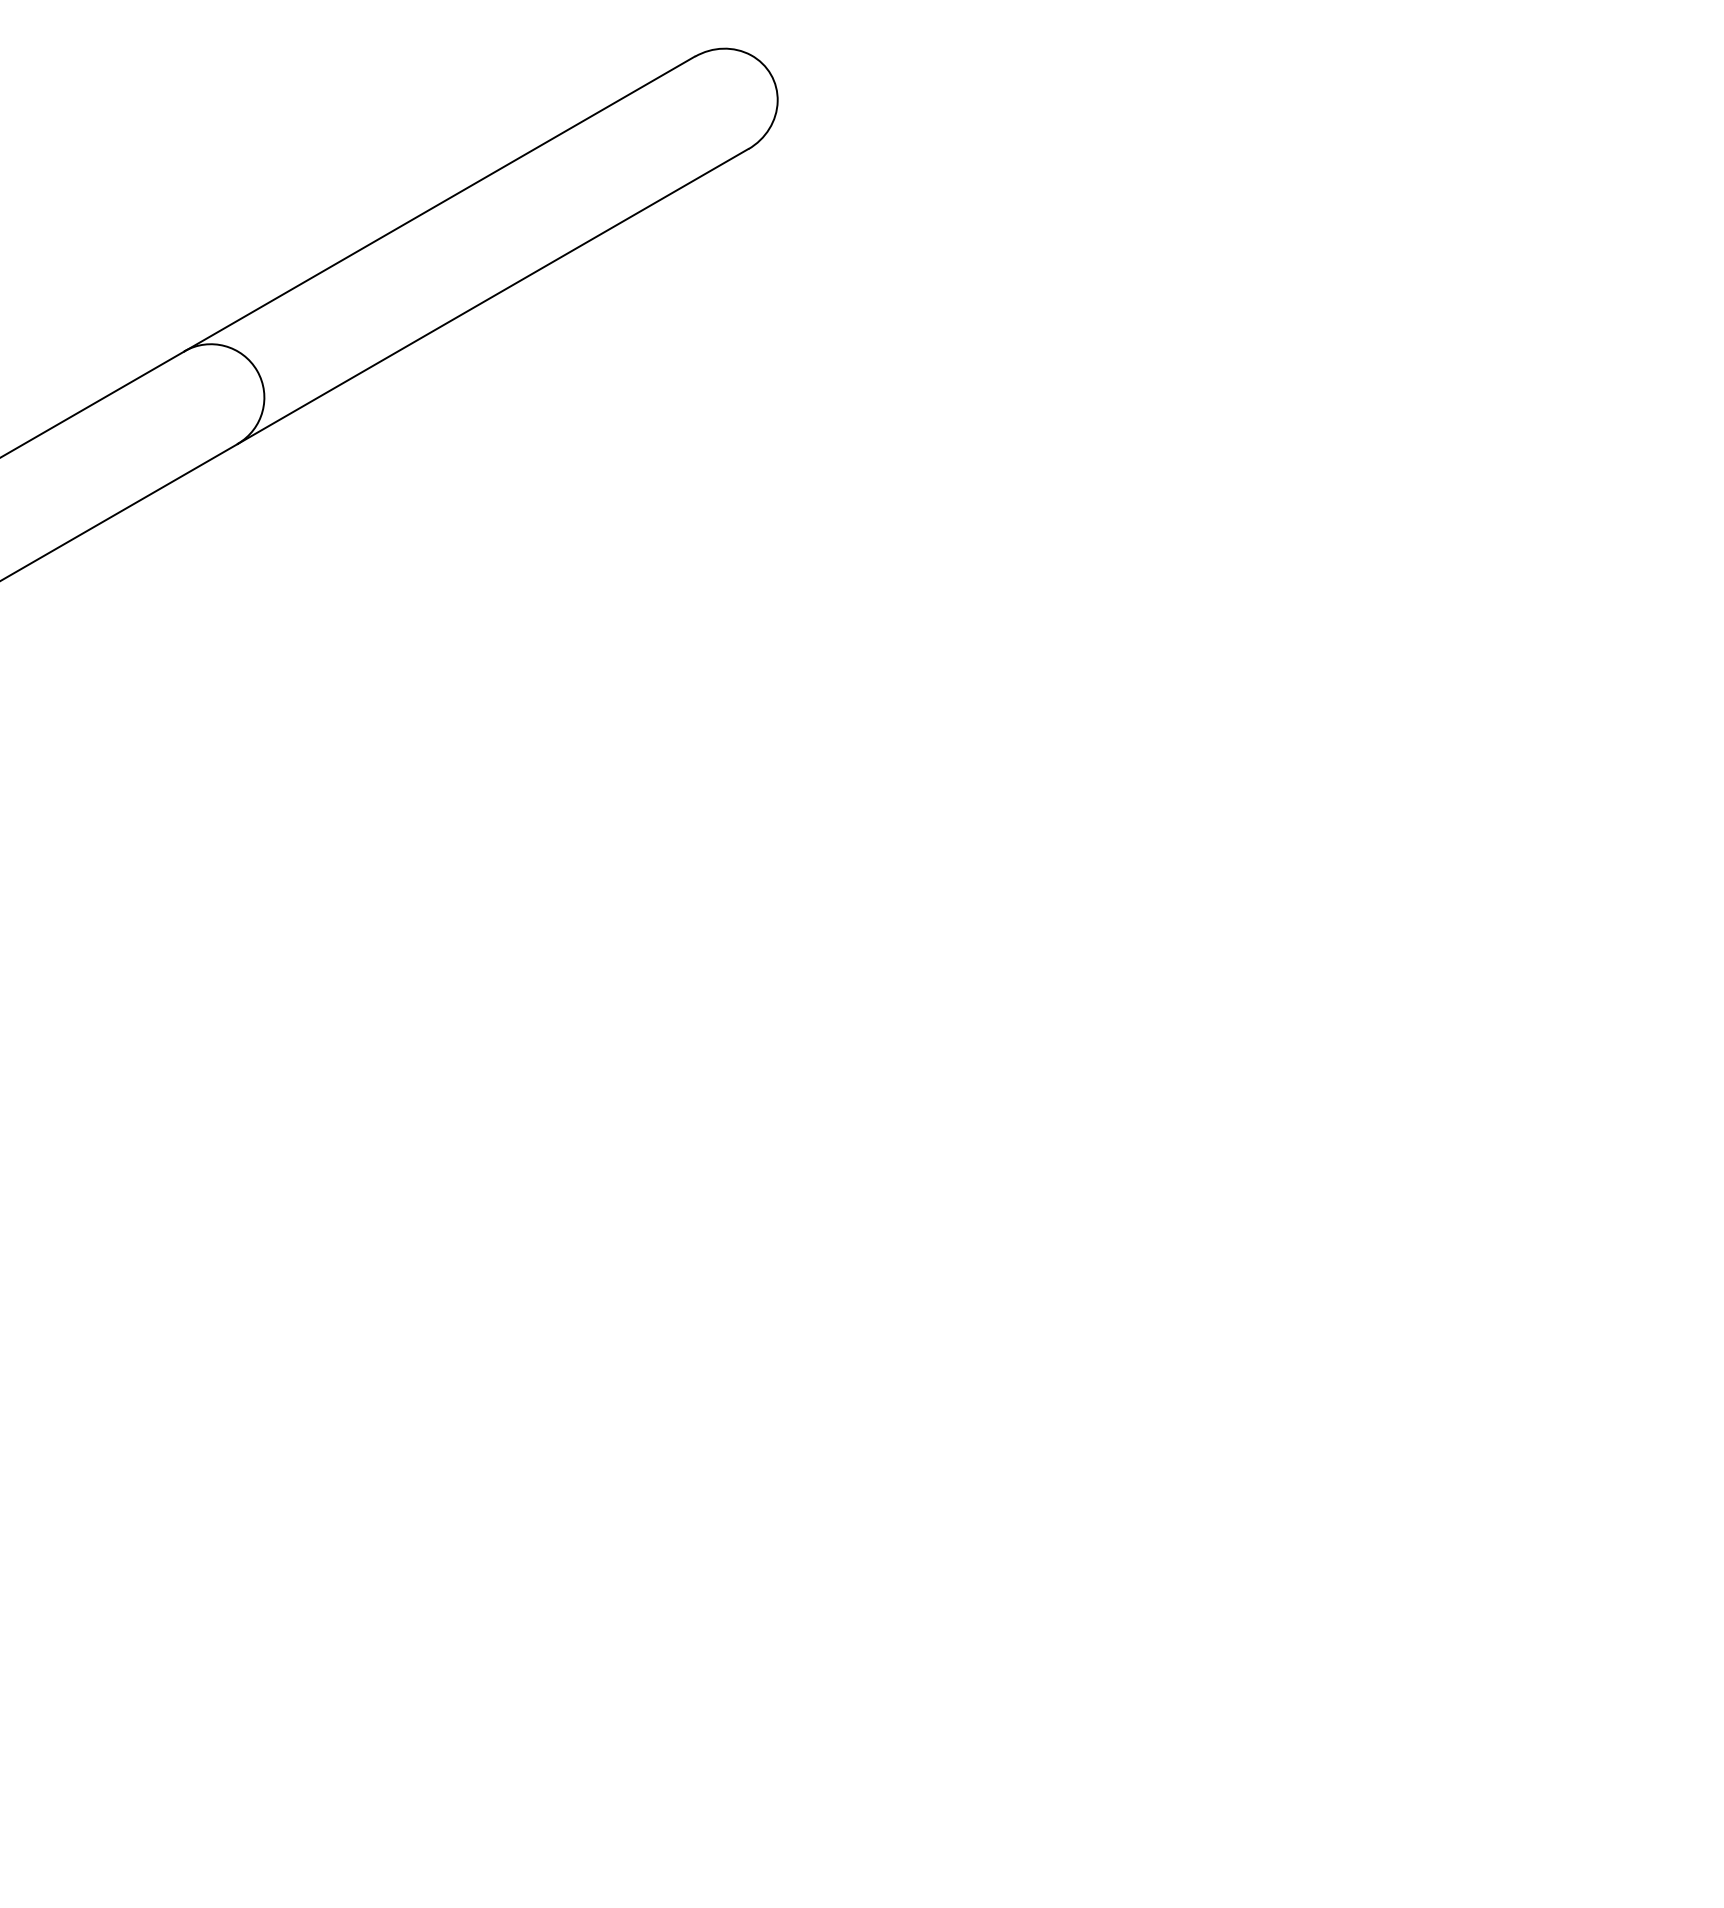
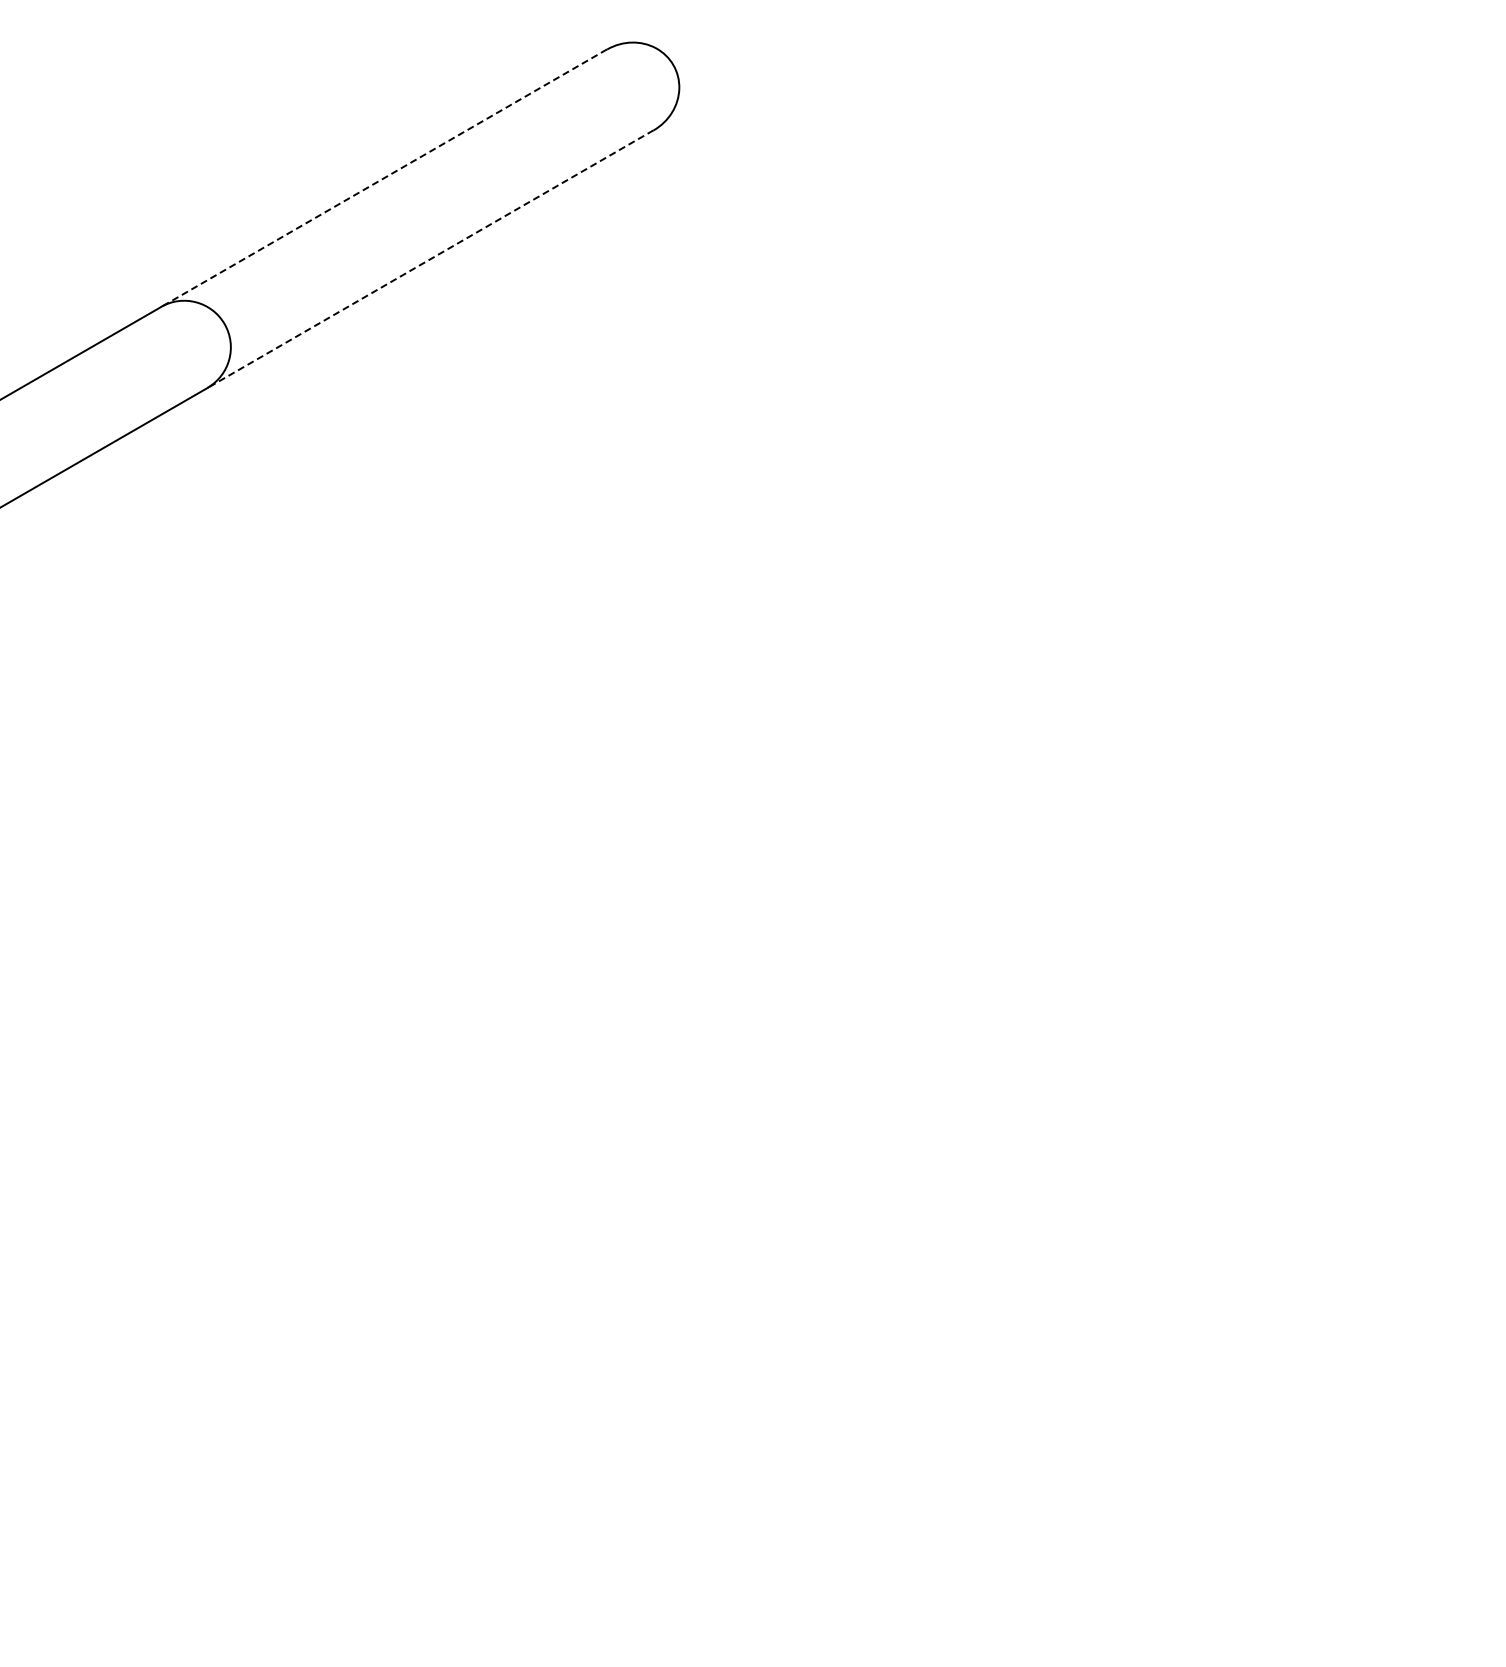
line: (440, 204) -> (384, 178), solid -> dashed
line: (492, 296) -> (430, 259), solid -> dashed

